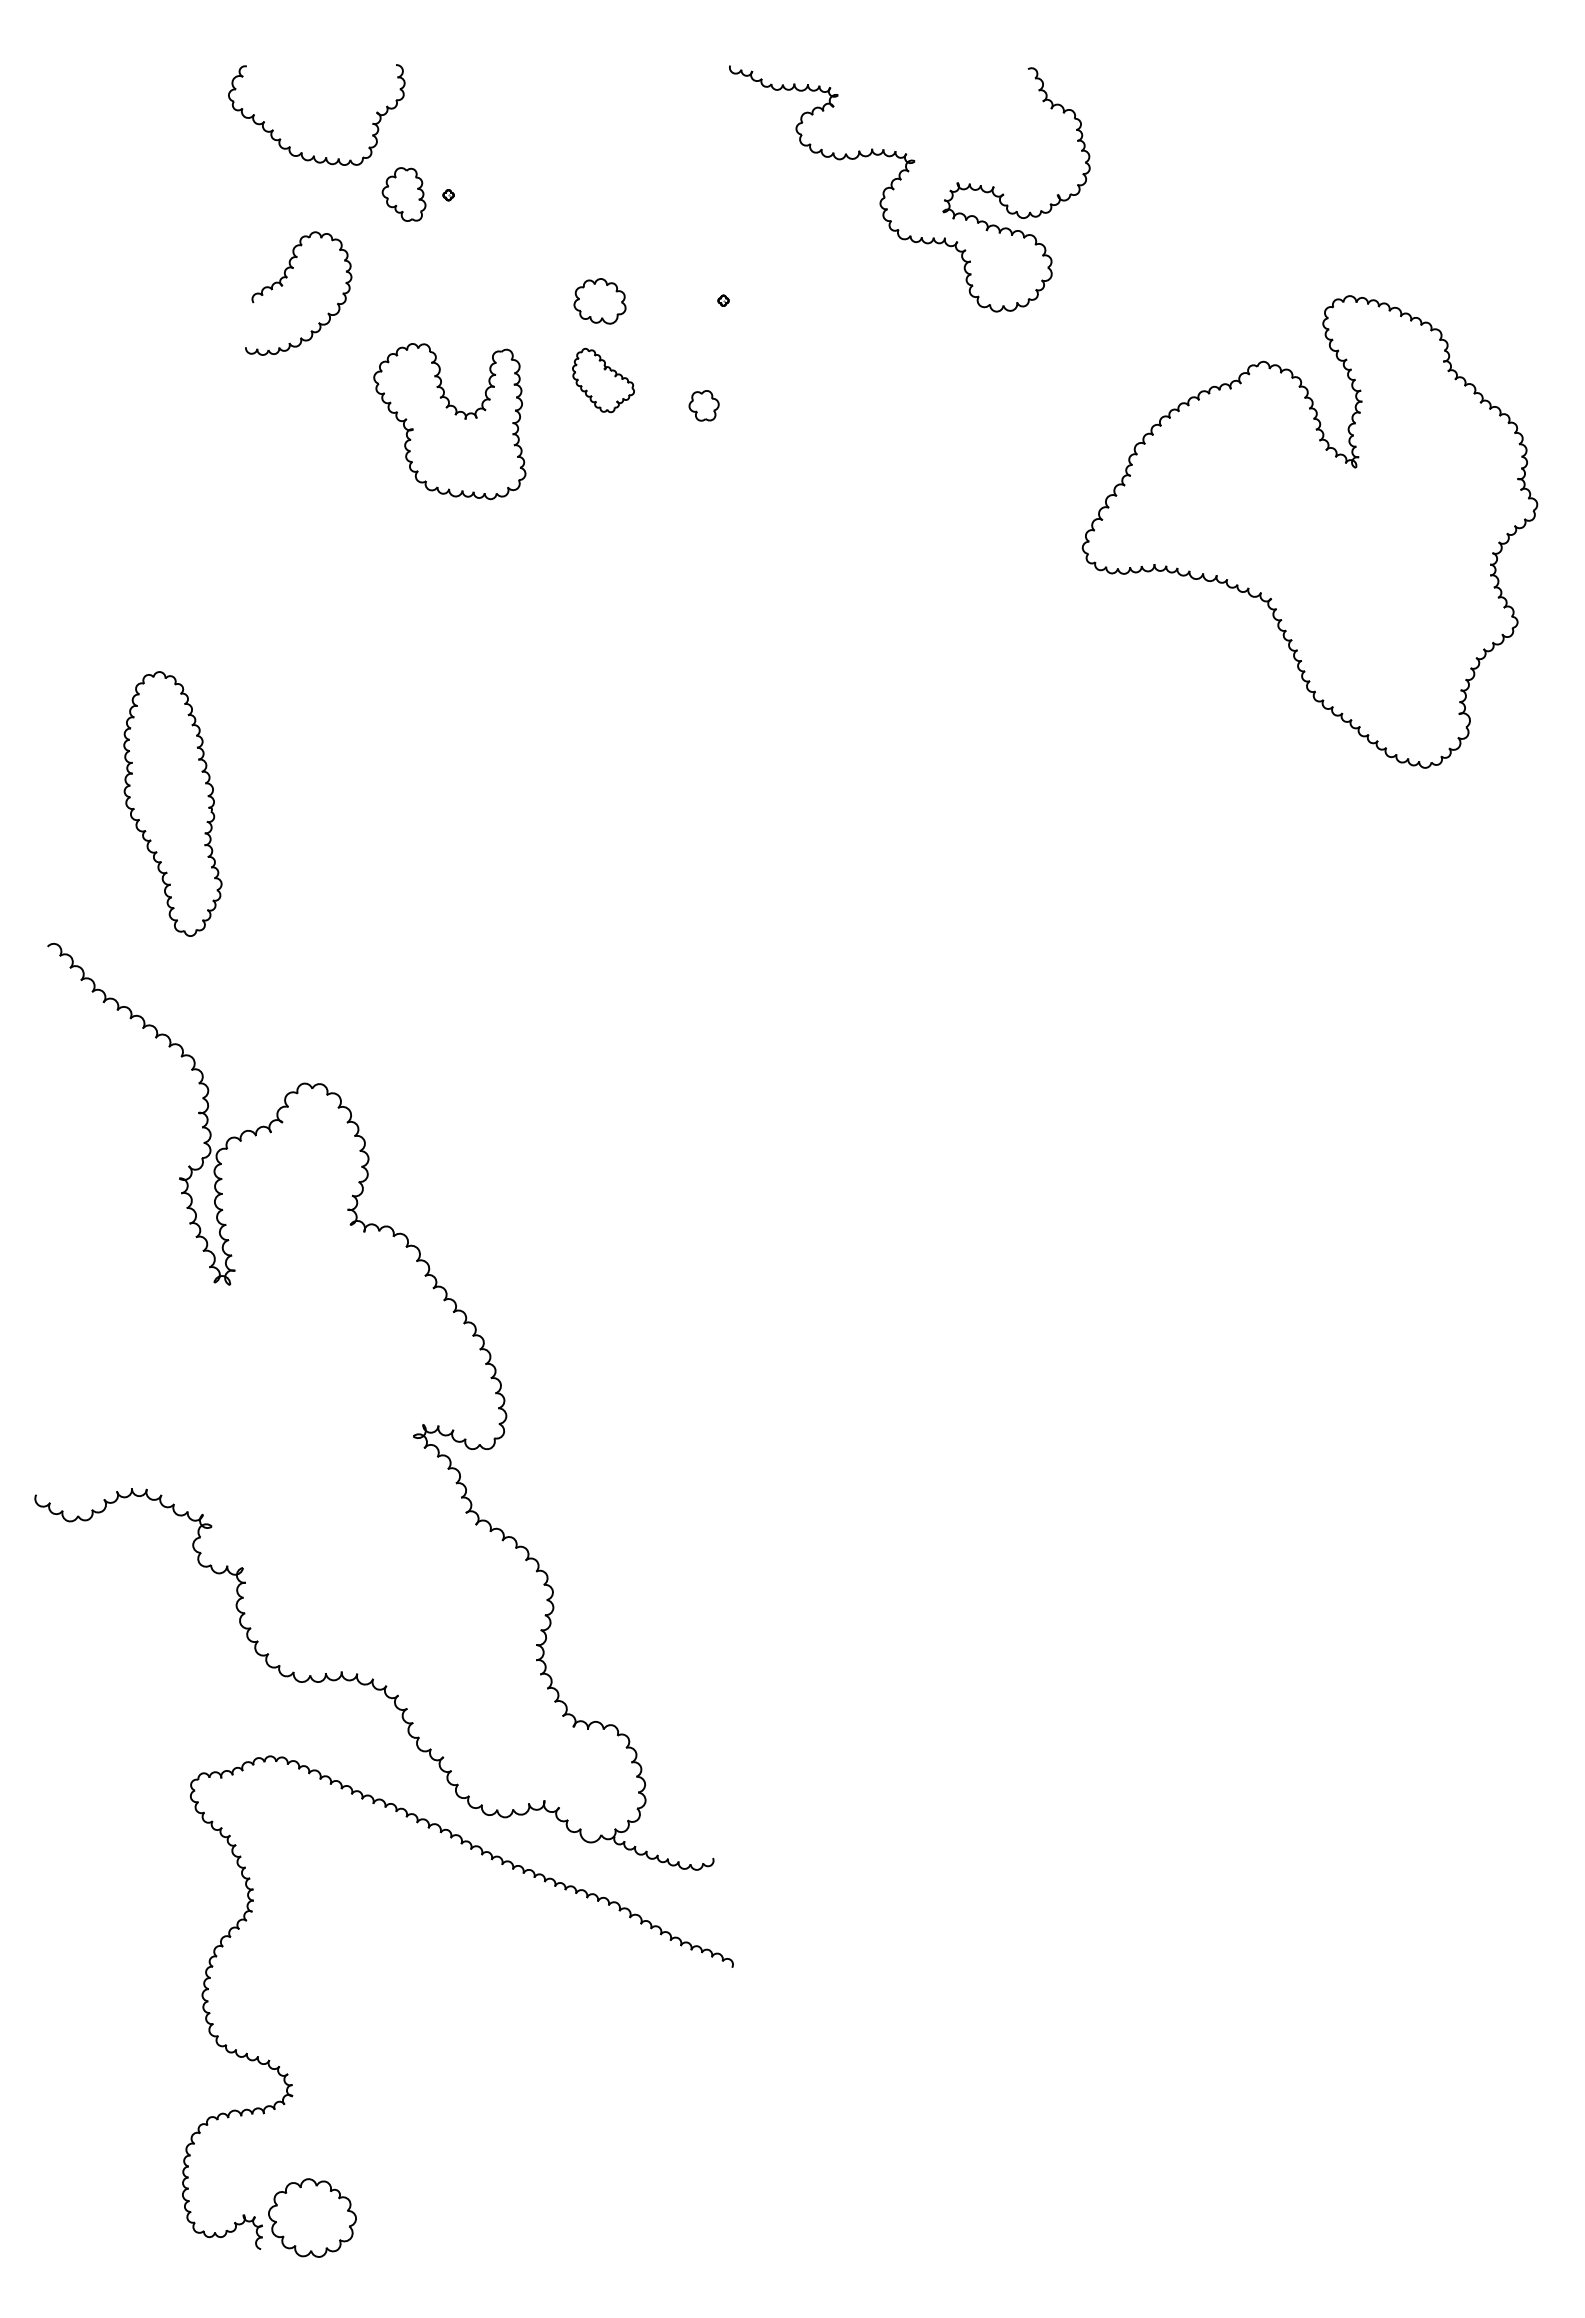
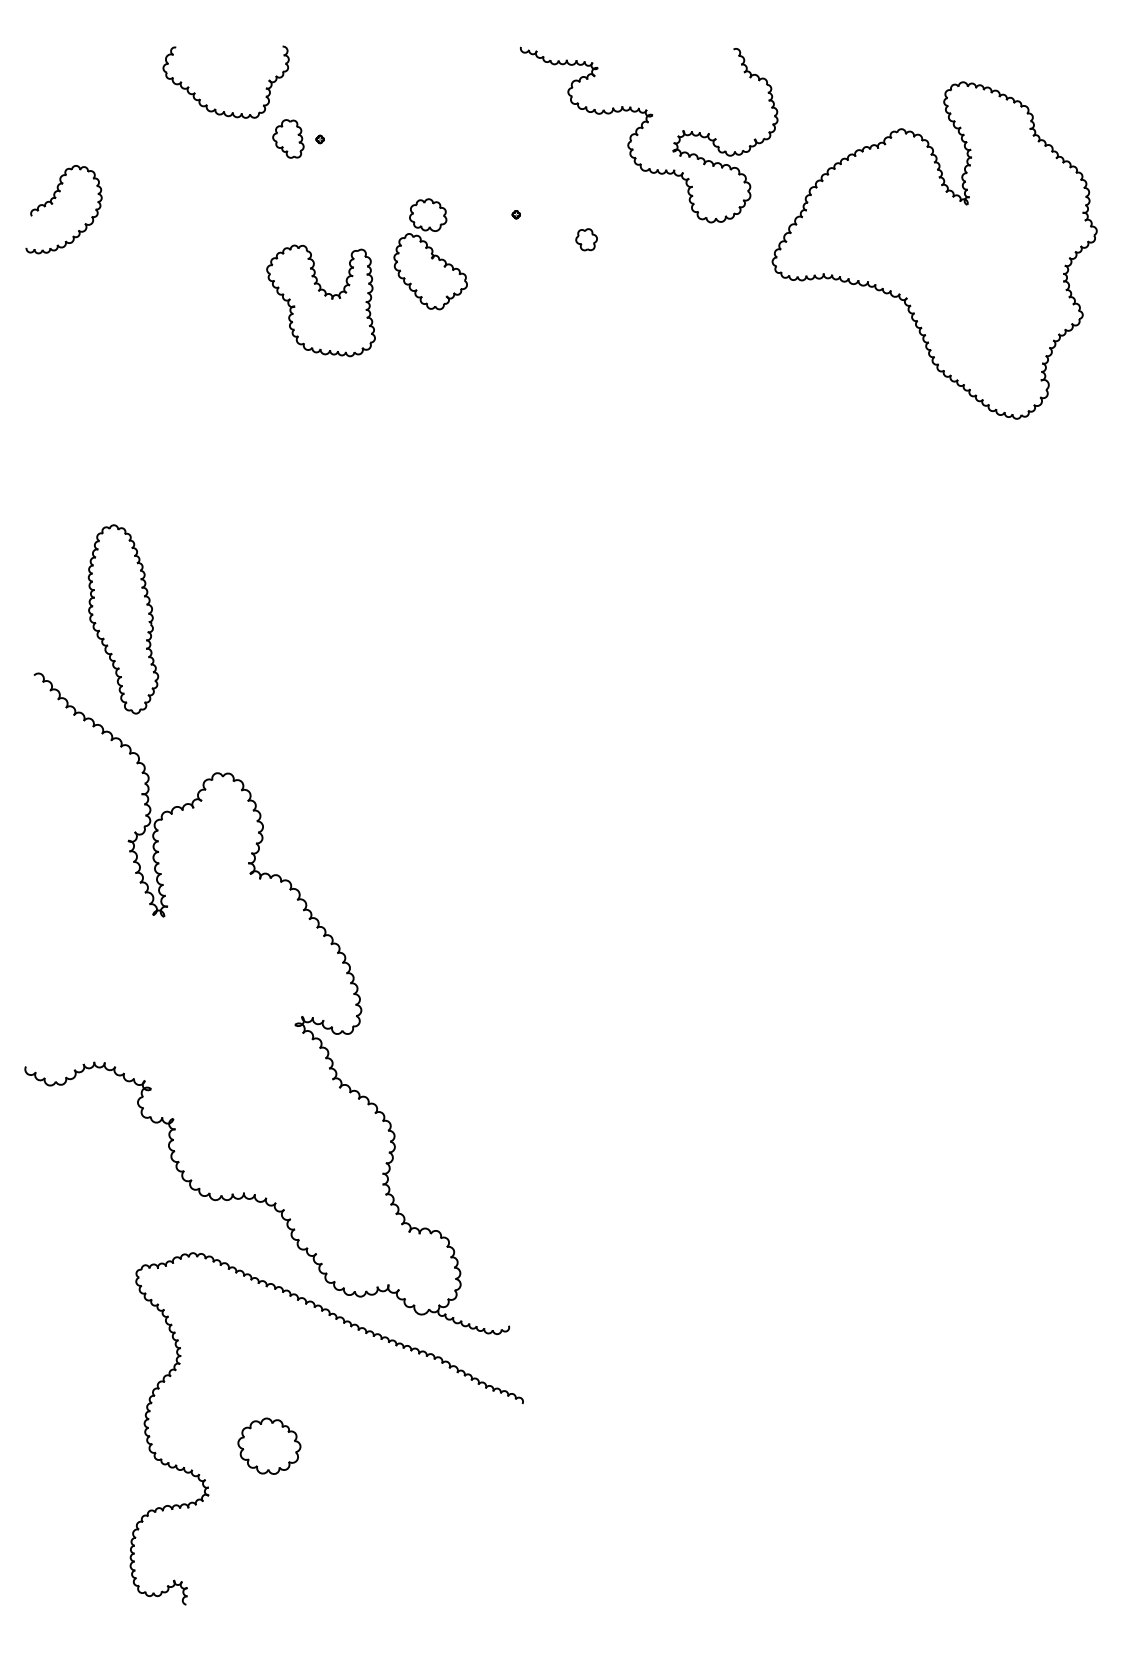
part: (283, 285) -> (53, 203), moved
part: (603, 380) -> (430, 271), size x1.67
part: (703, 405) -> (586, 239), moved
part: (1309, 531) -> (934, 250), moved
part: (172, 803) -> (123, 619), moved
part: (312, 2217) -> (269, 1445), moved

